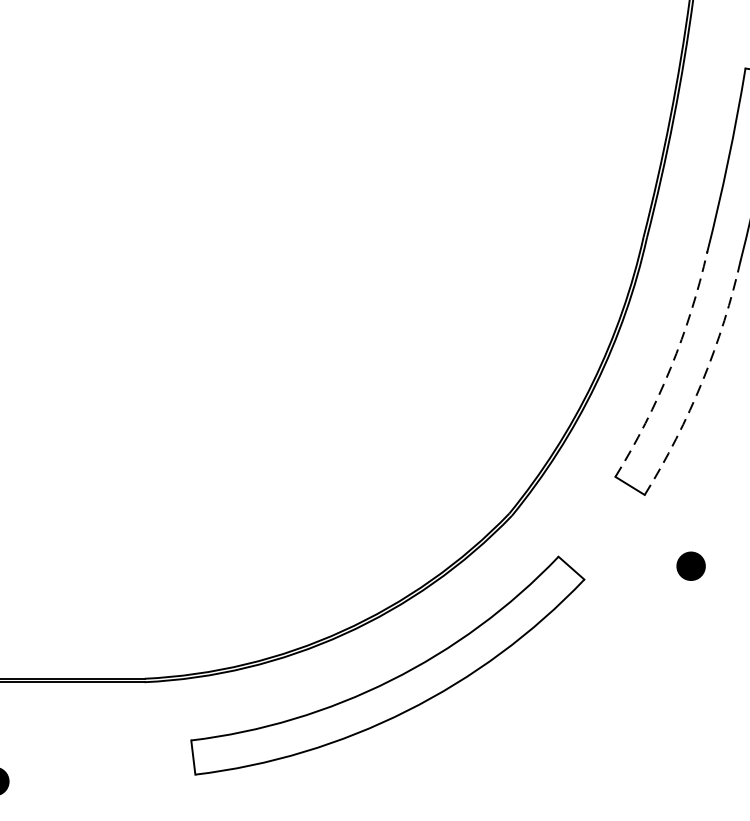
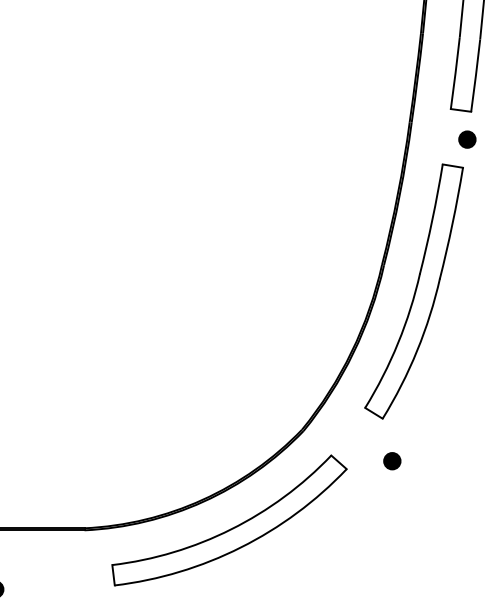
arc: (671, 367) -> (398, 342), dashed -> solid
arc: (703, 380) -> (417, 350), dashed -> solid
part: (691, 566) -> (392, 461), moved

